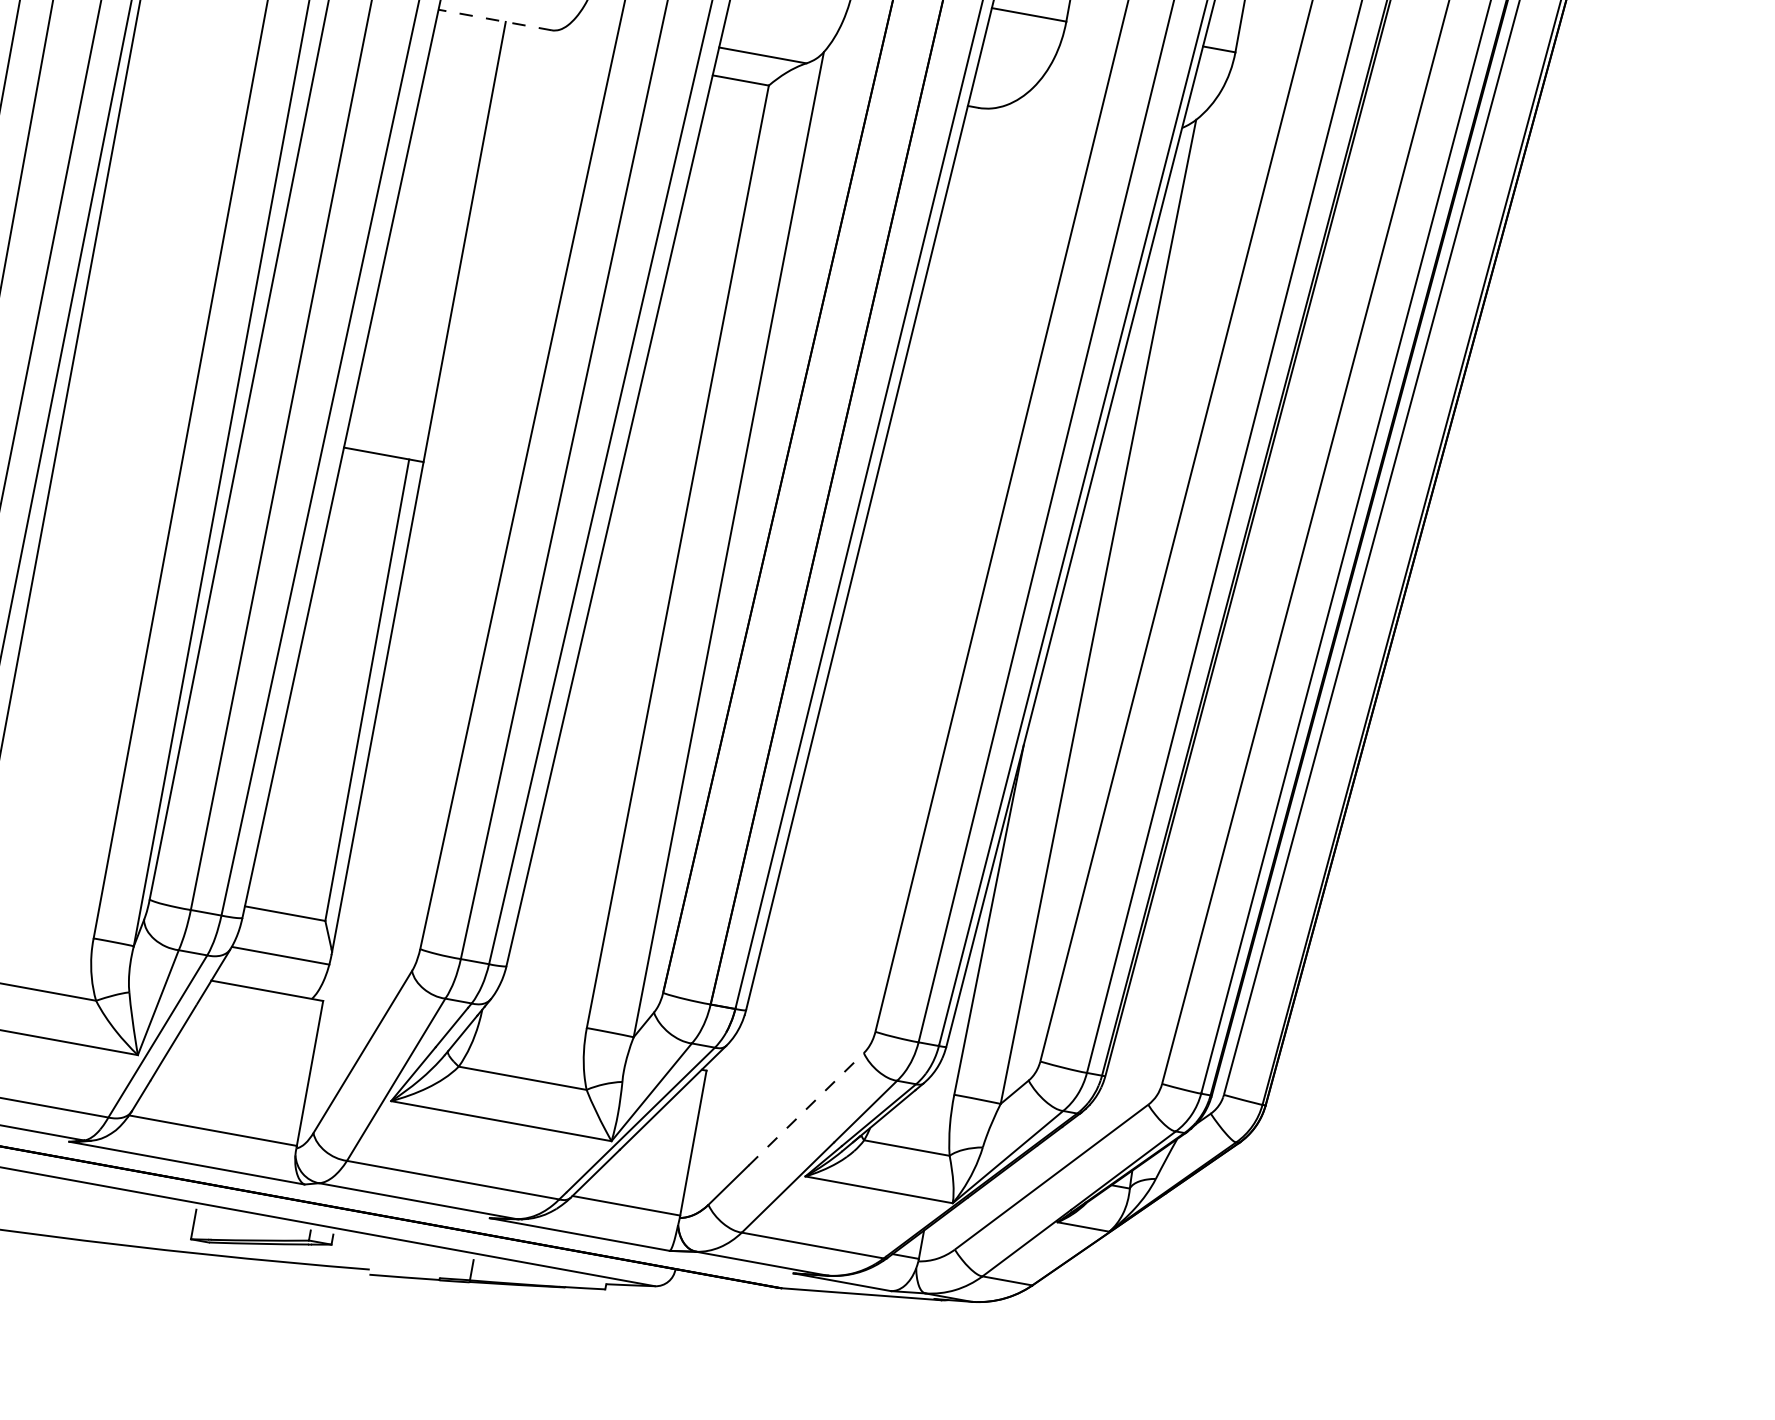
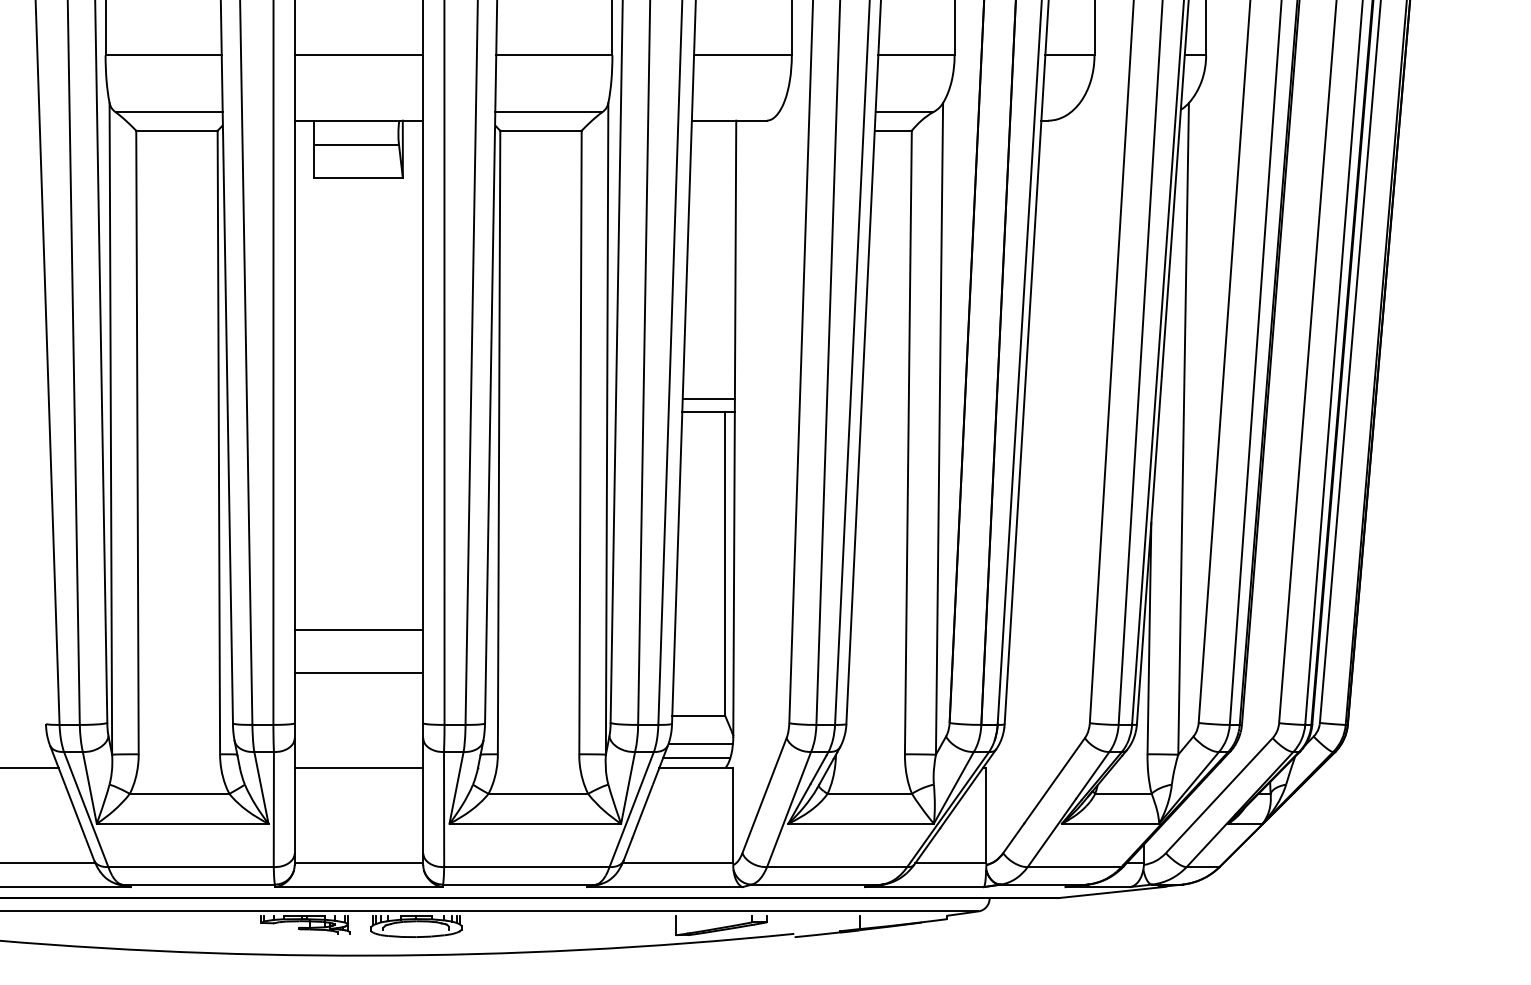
line: (494, 19) -> (728, 120), dashed -> solid
line: (387, 435) -> (708, 398), added
line: (269, 977) -> (696, 758), added
line: (806, 1108) -> (1054, 780), dashed -> solid

